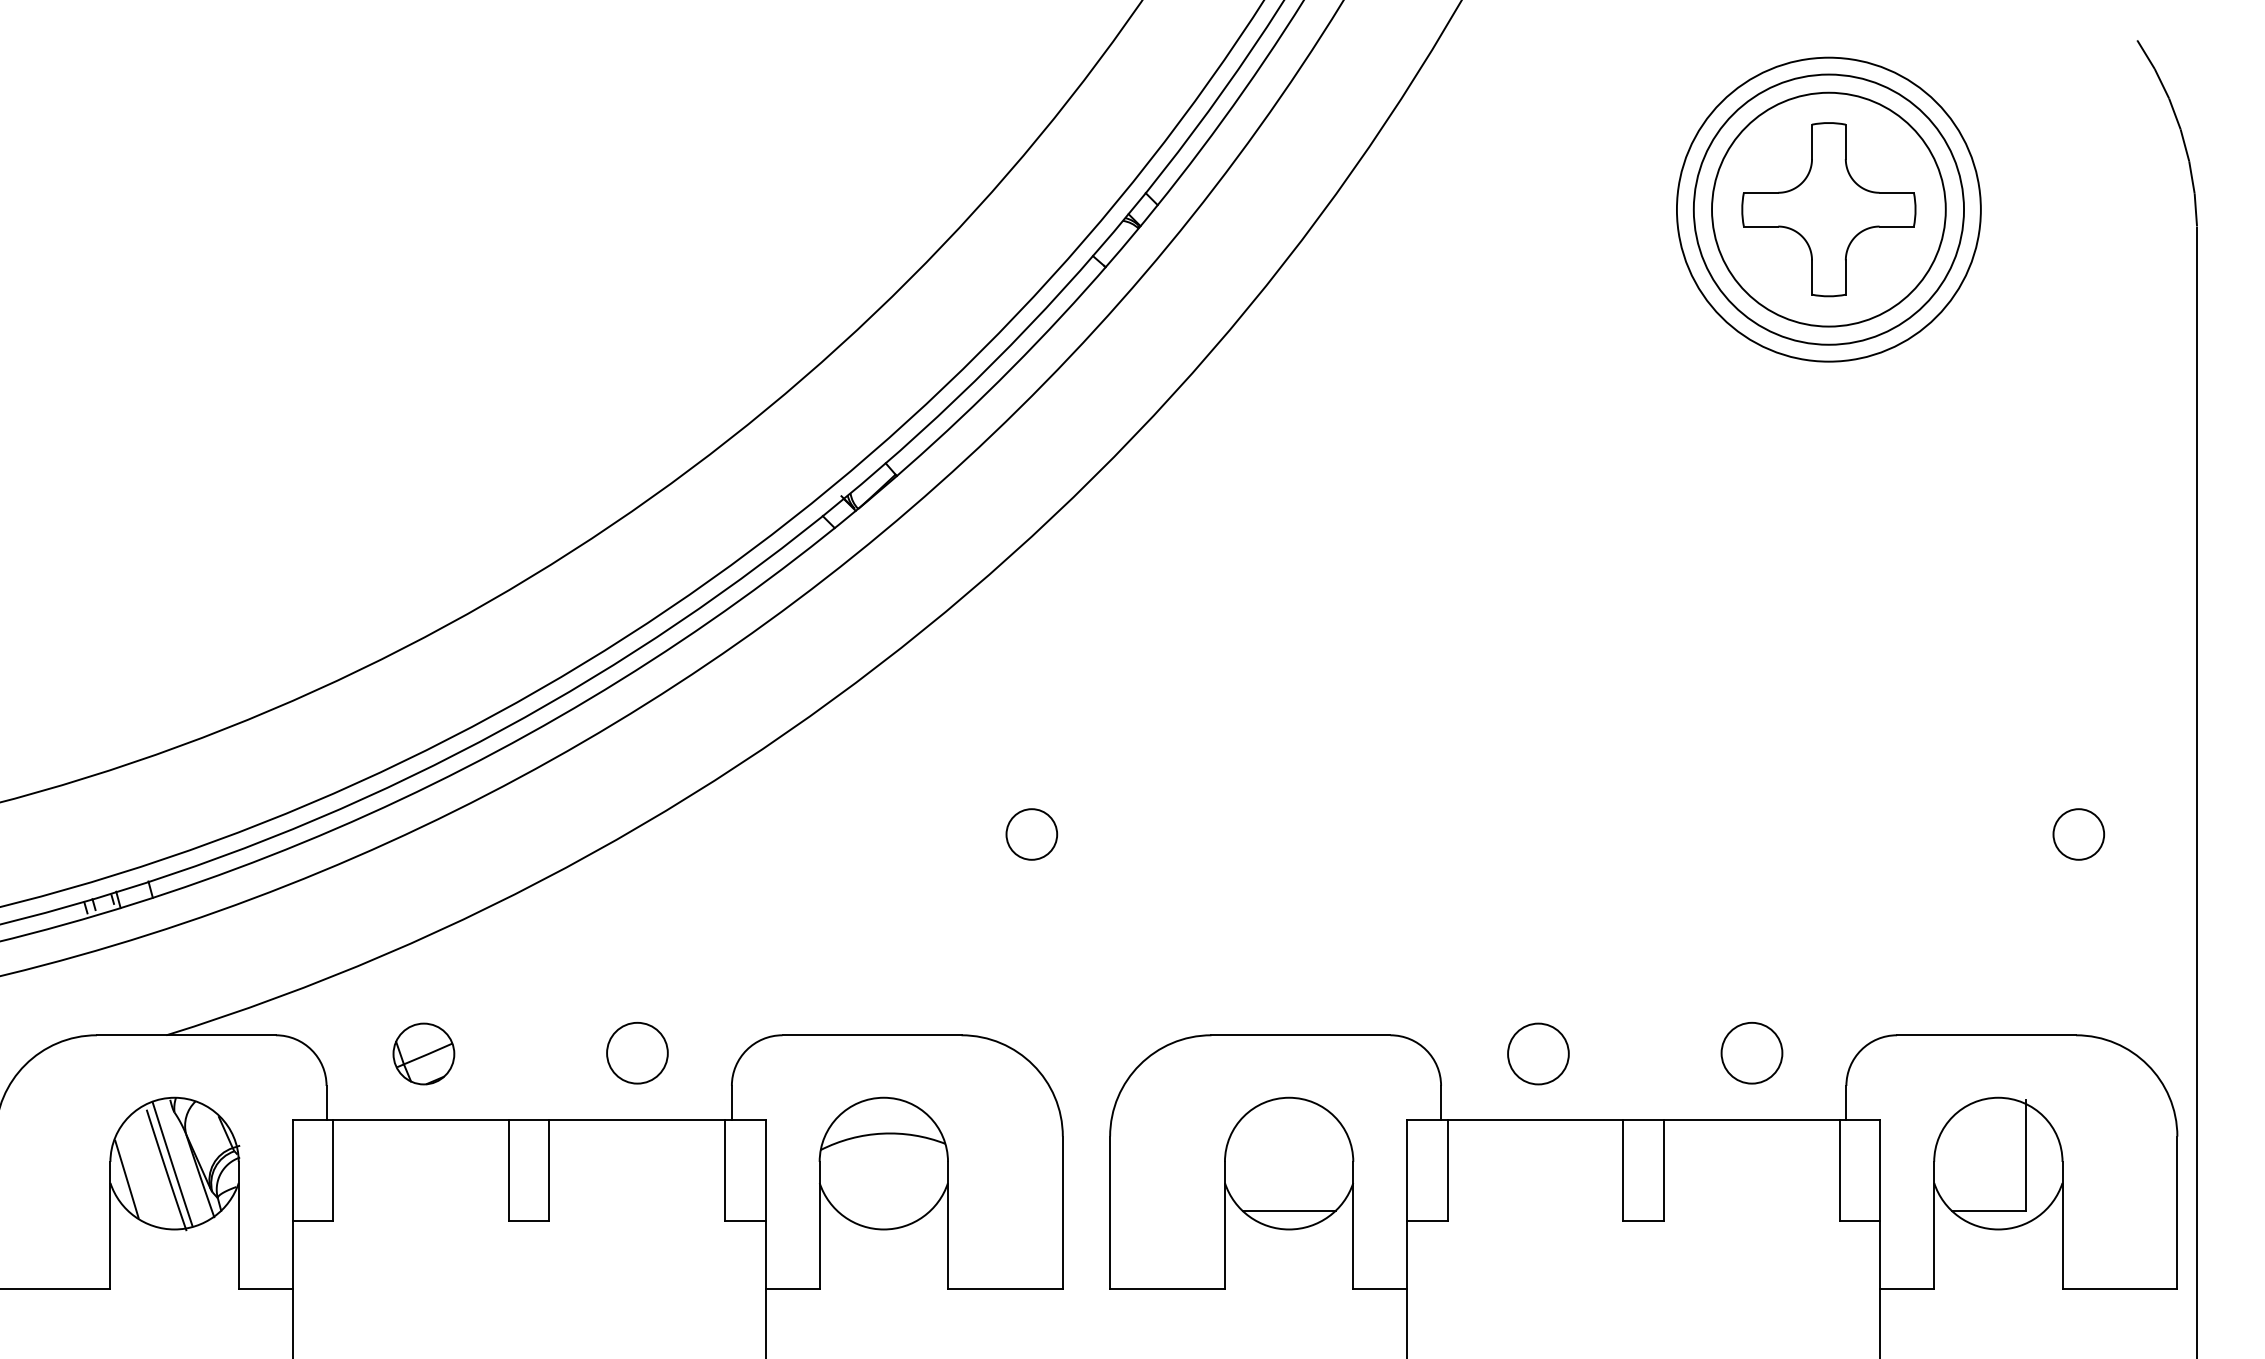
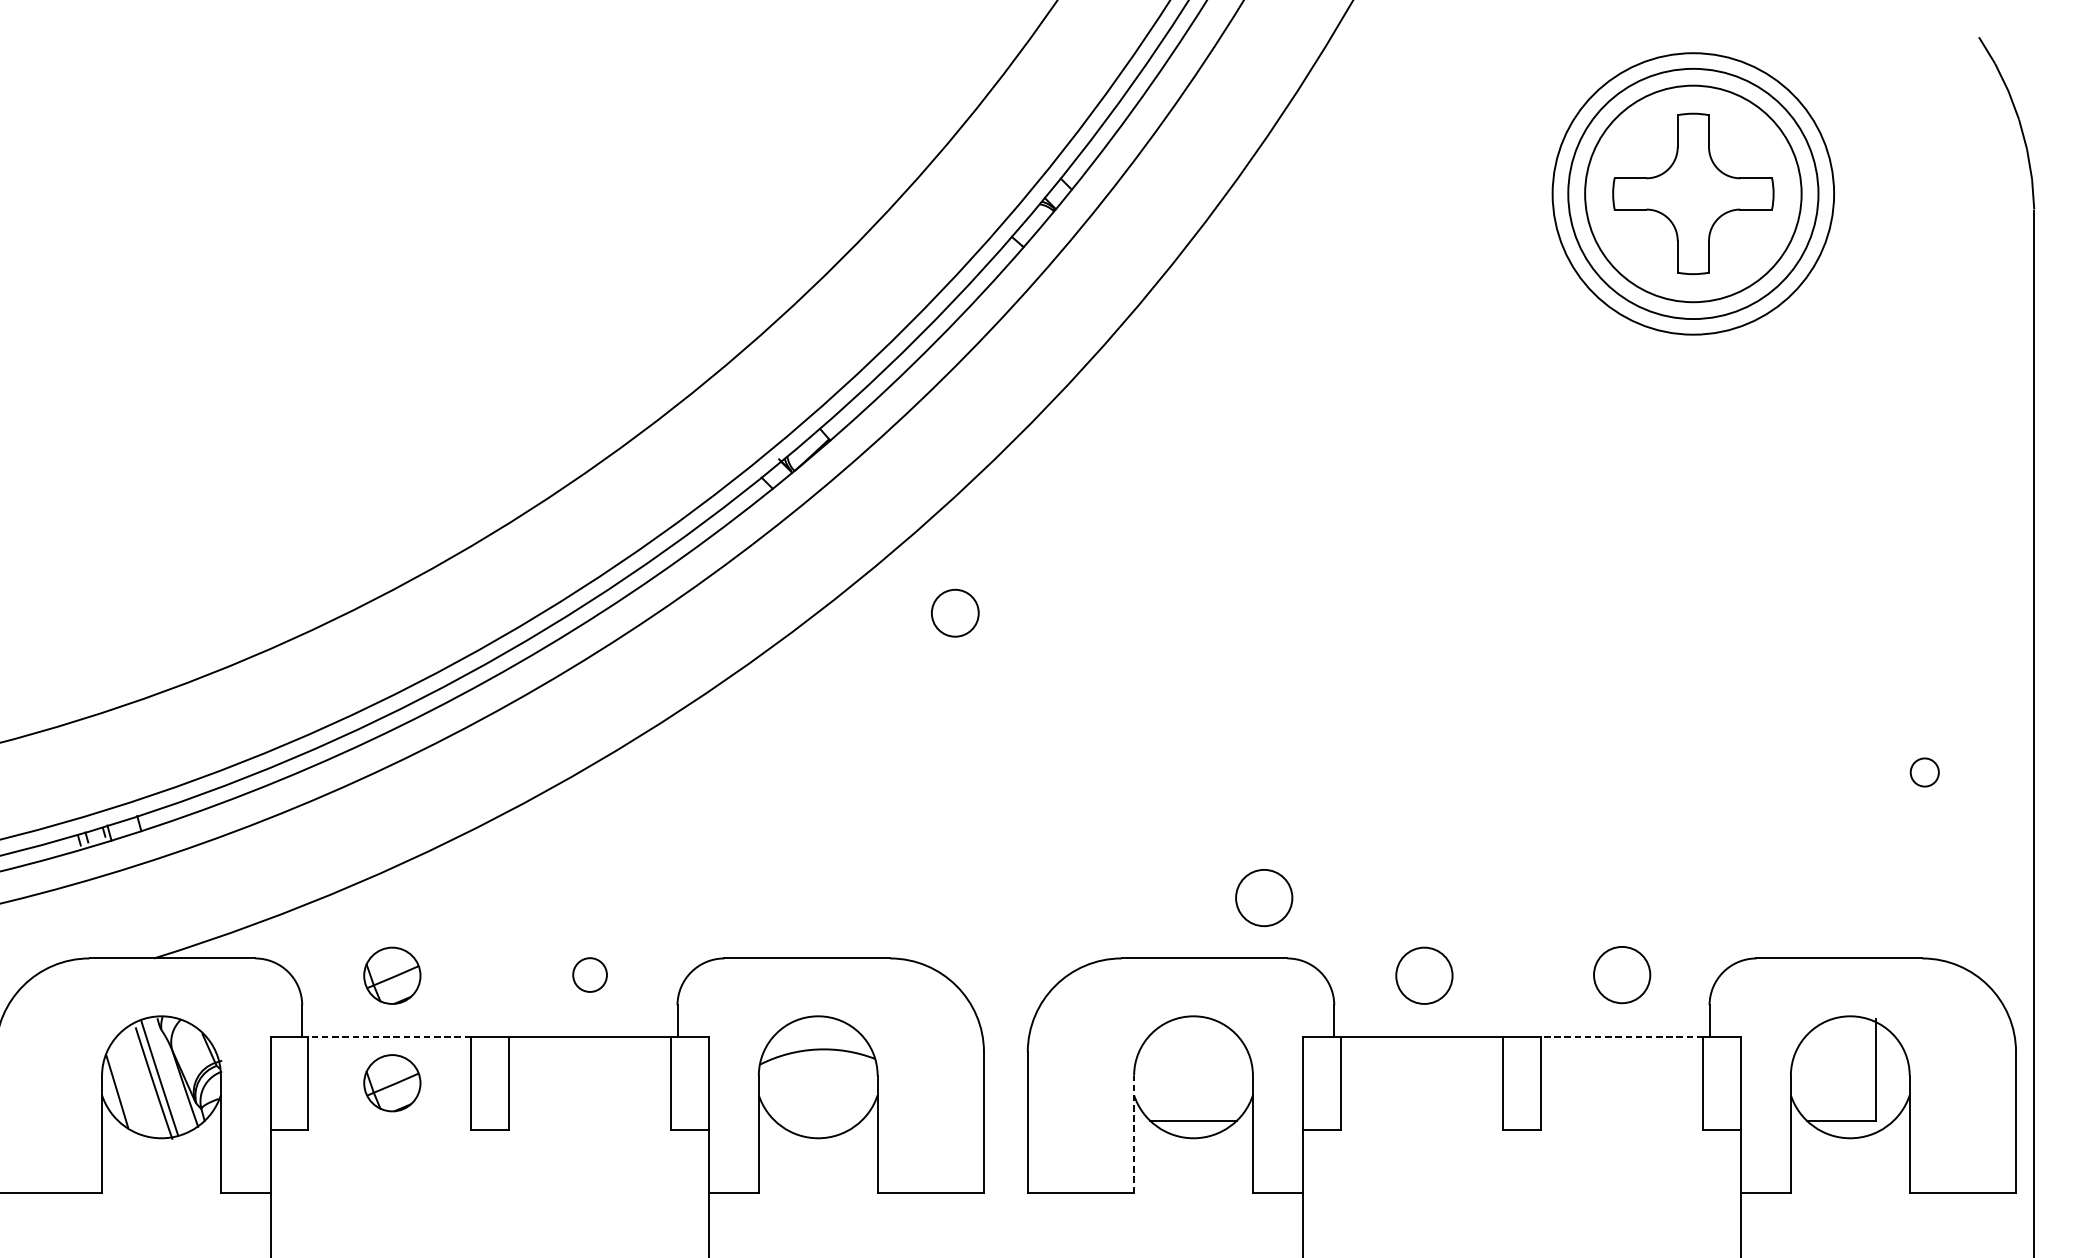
circle: (1031, 834) -> (954, 613), moved
circle: (2078, 834) -> (1924, 772), size x0.6
circle: (1365, 969) -> (1264, 897), added
circle: (637, 1052) -> (590, 974), size x0.6
line: (421, 1119) -> (390, 1036), solid -> dashed
line: (1751, 1119) -> (1621, 1036), solid -> dashed
part: (423, 1169) -> (391, 1082), added
line: (1224, 1224) -> (1133, 1133), solid -> dashed

